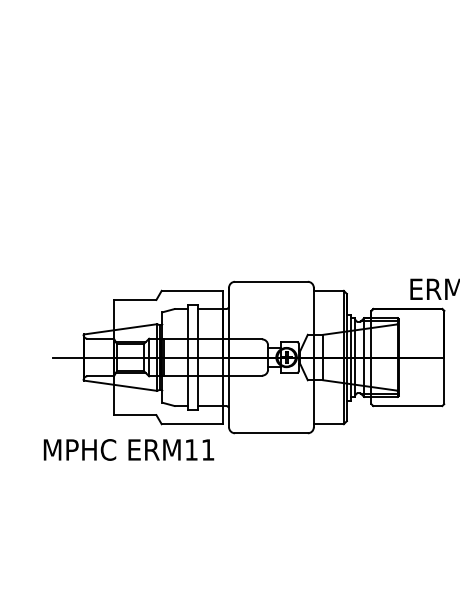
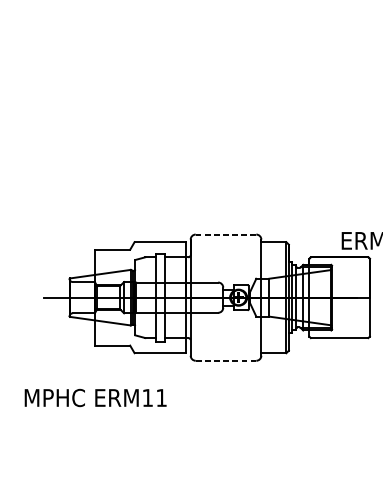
line: (270, 281) -> (225, 234), solid -> dashed
line: (271, 433) -> (226, 360), solid -> dashed
text: (128, 449) -> (95, 397), moved

